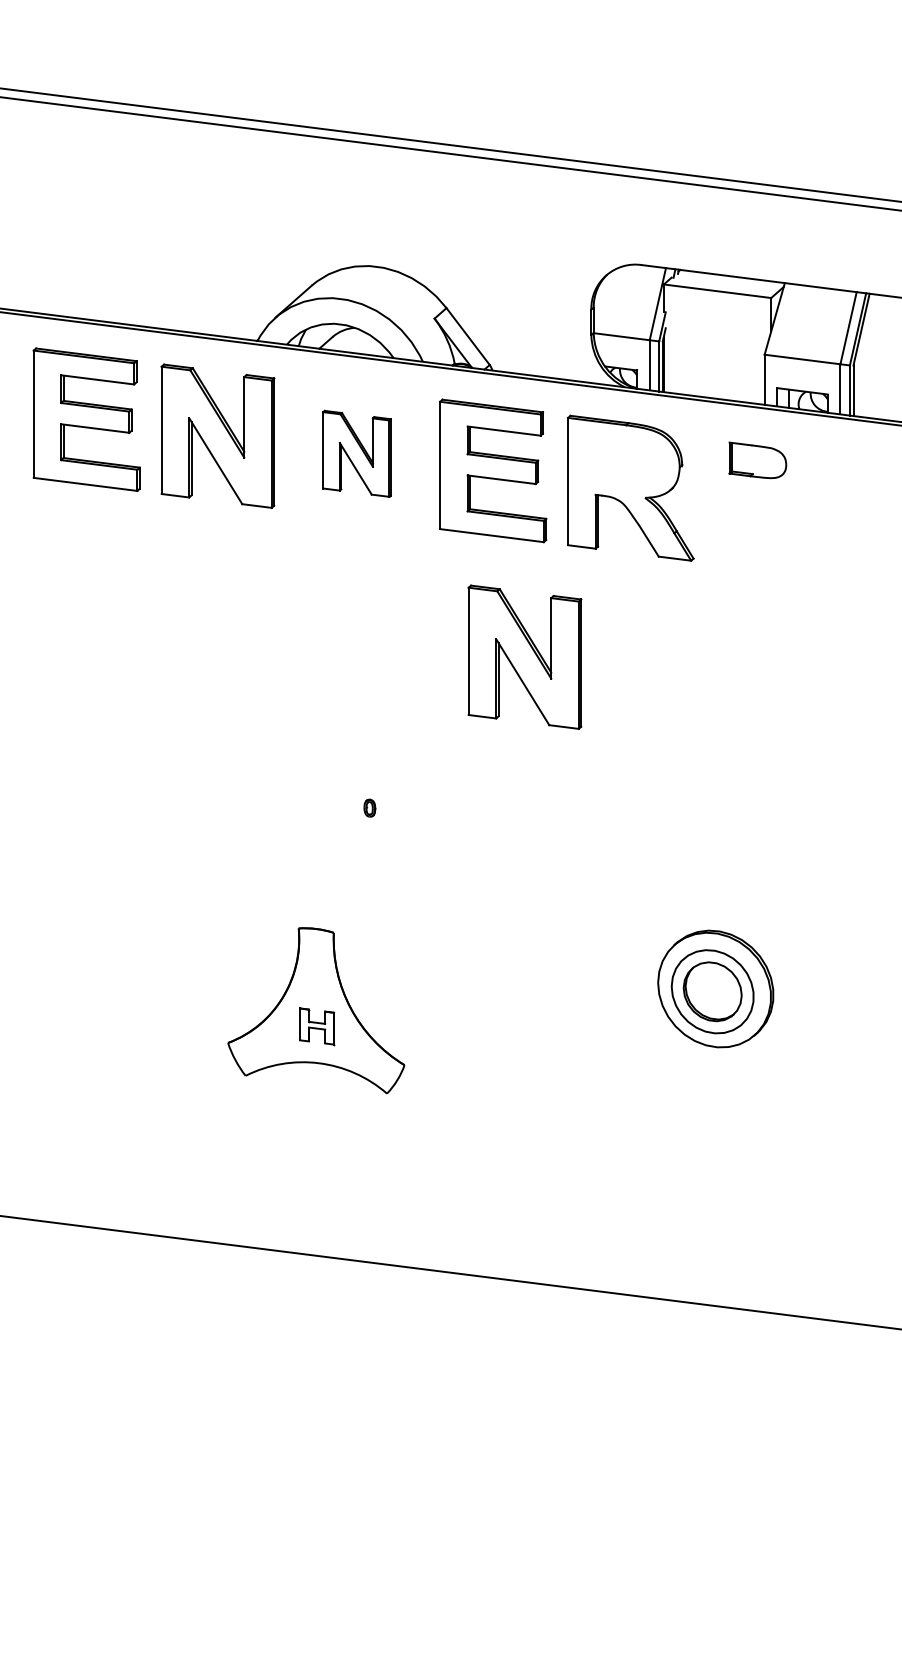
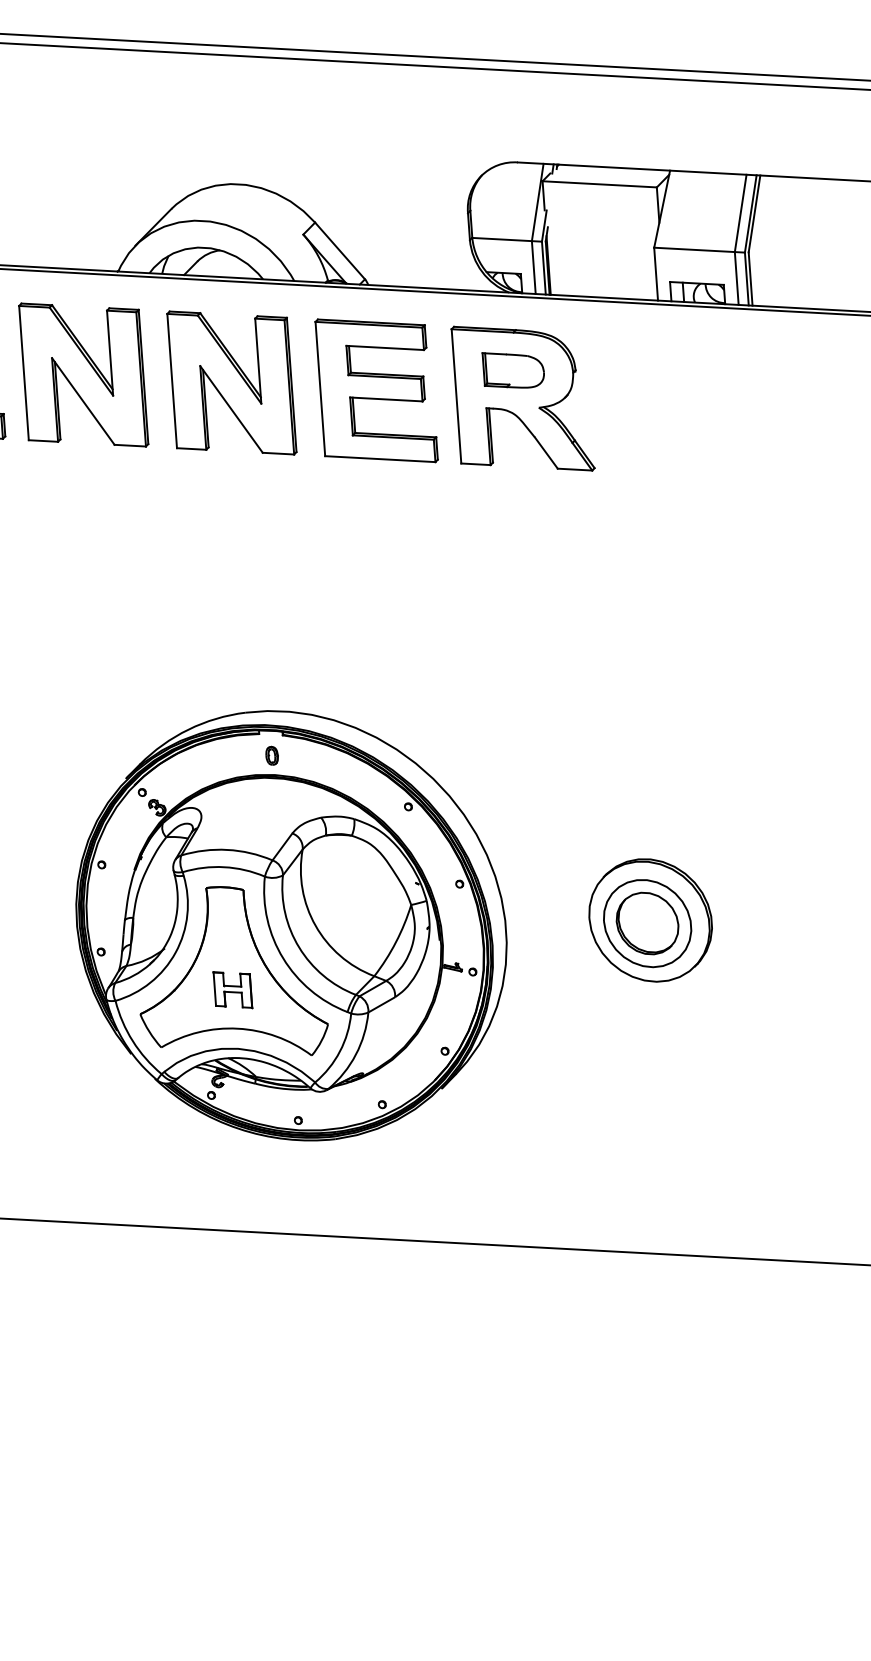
part: (356, 453) -> (231, 382), size x1.67
part: (757, 460) -> (513, 369), moved
part: (524, 656) -> (423, 584), removed
part: (376, 969) -> (291, 925), added

